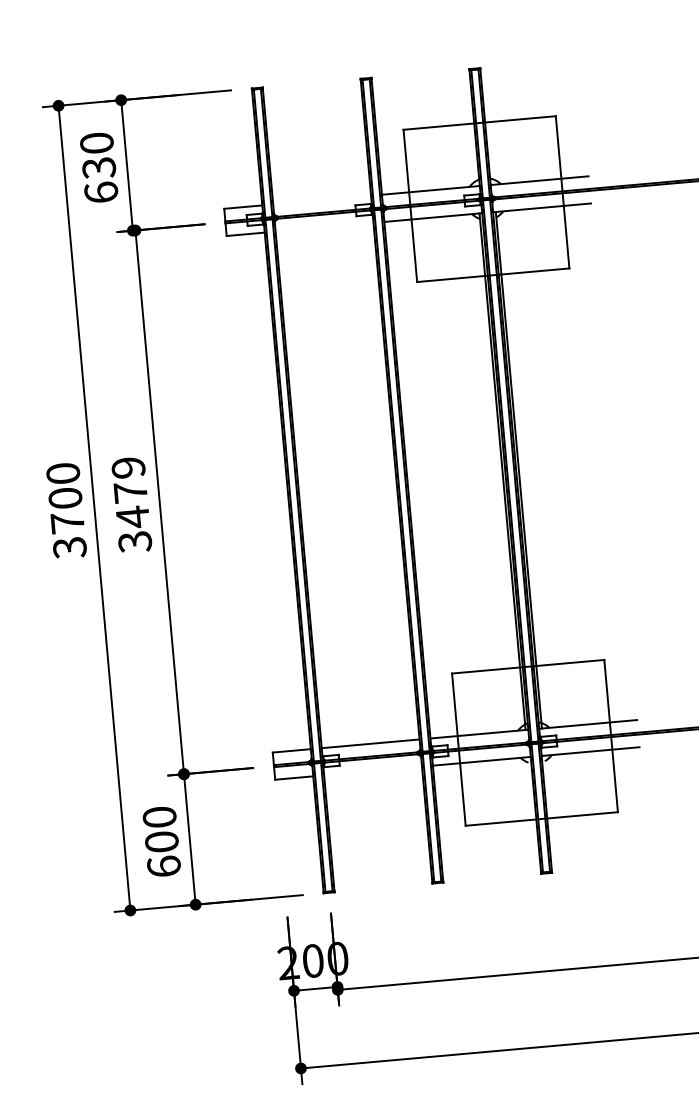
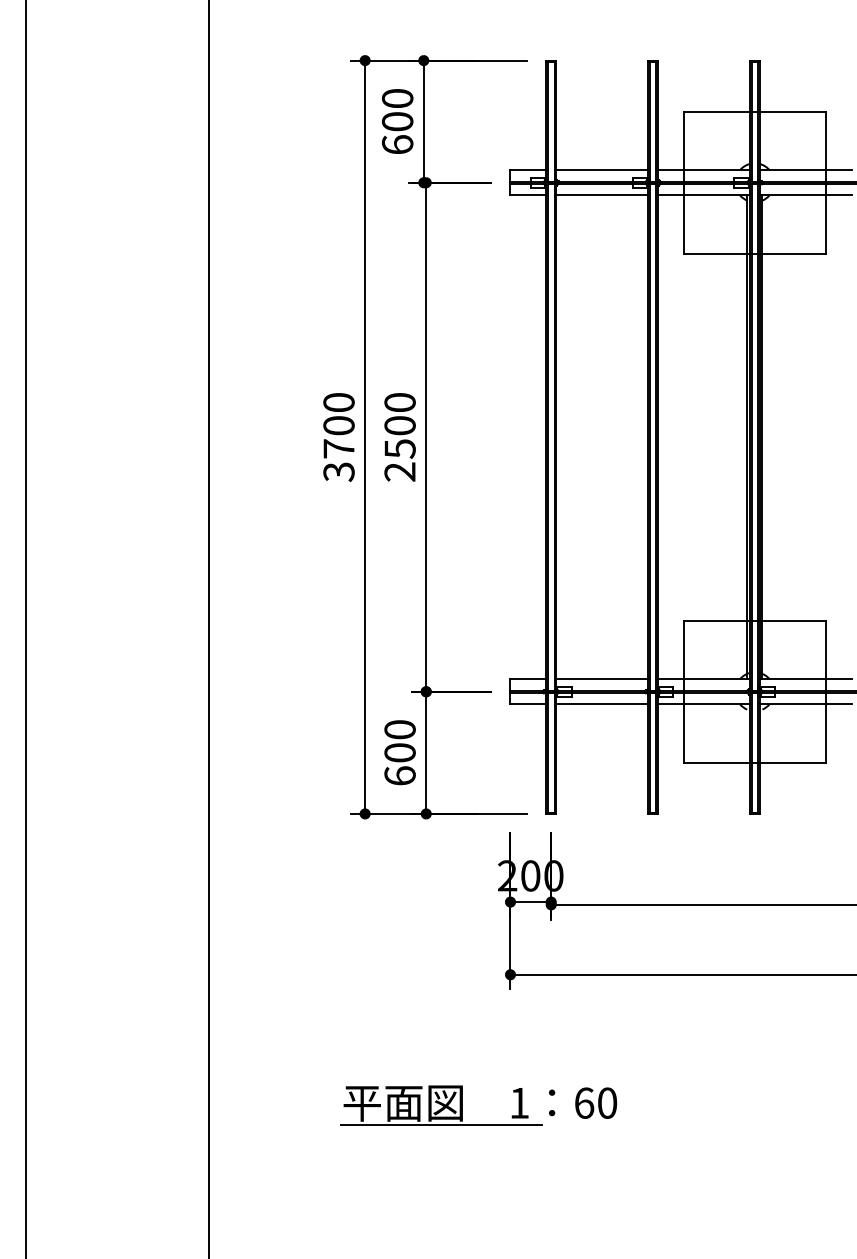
text: (98, 167) -> (397, 121), 630 -> 600
line: (321, 200) -> (601, 170), added
line: (323, 227) -> (601, 195), added
text: (131, 505) -> (399, 437), 3479 -> 2500
line: (372, 771) -> (601, 704), added

